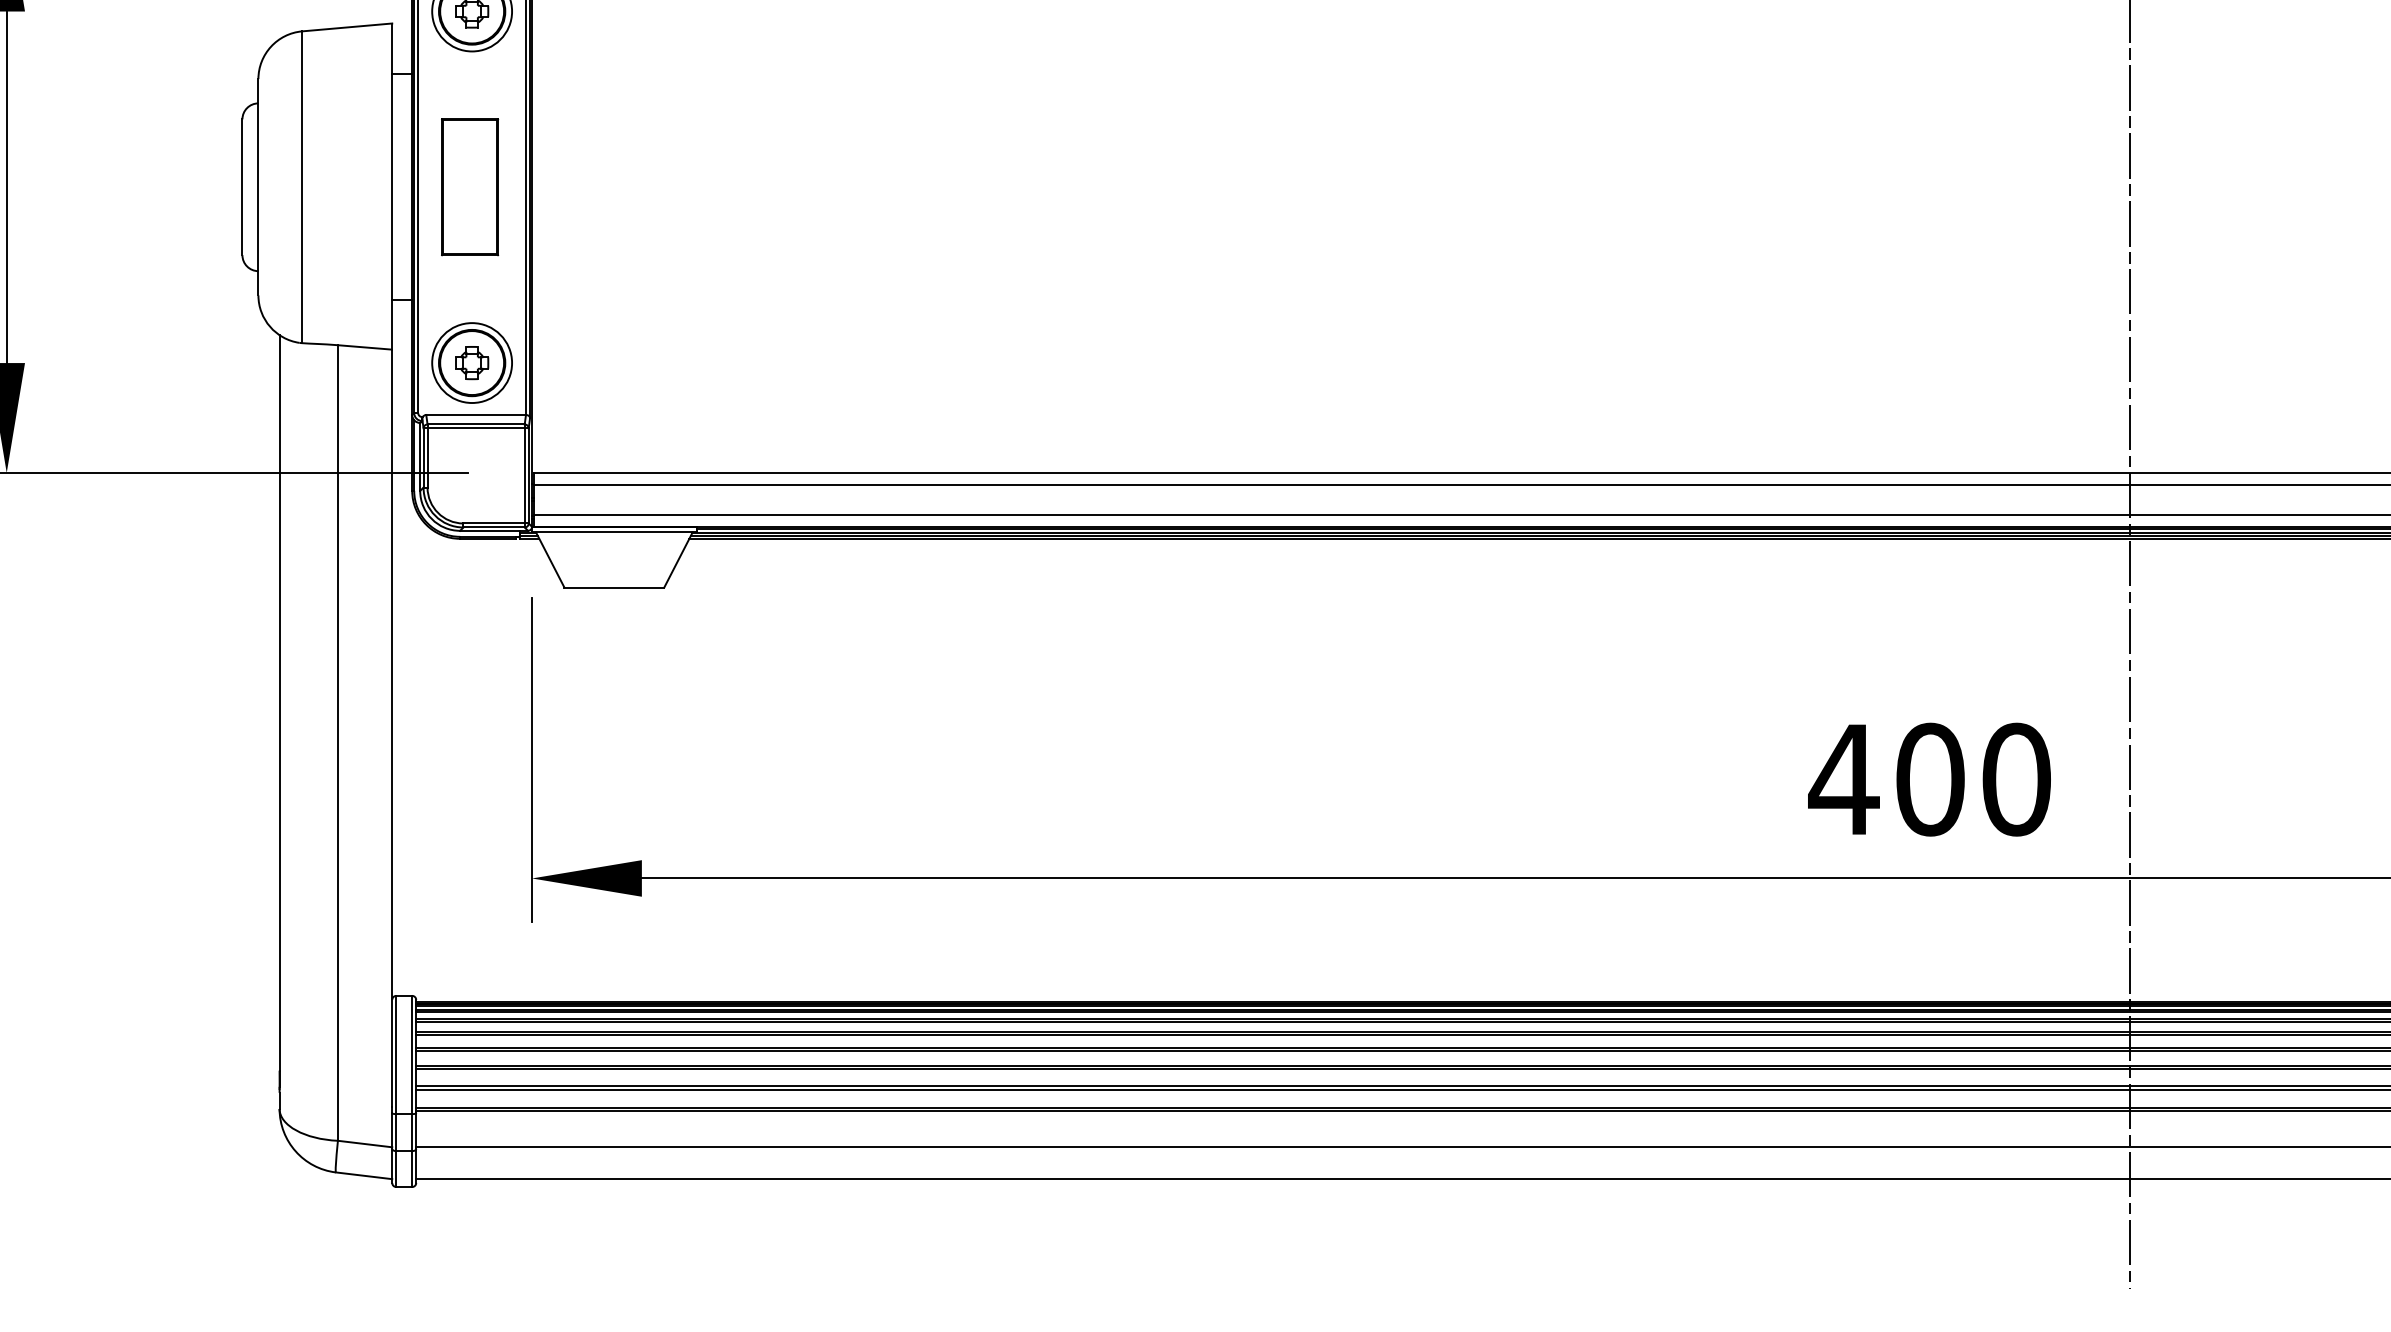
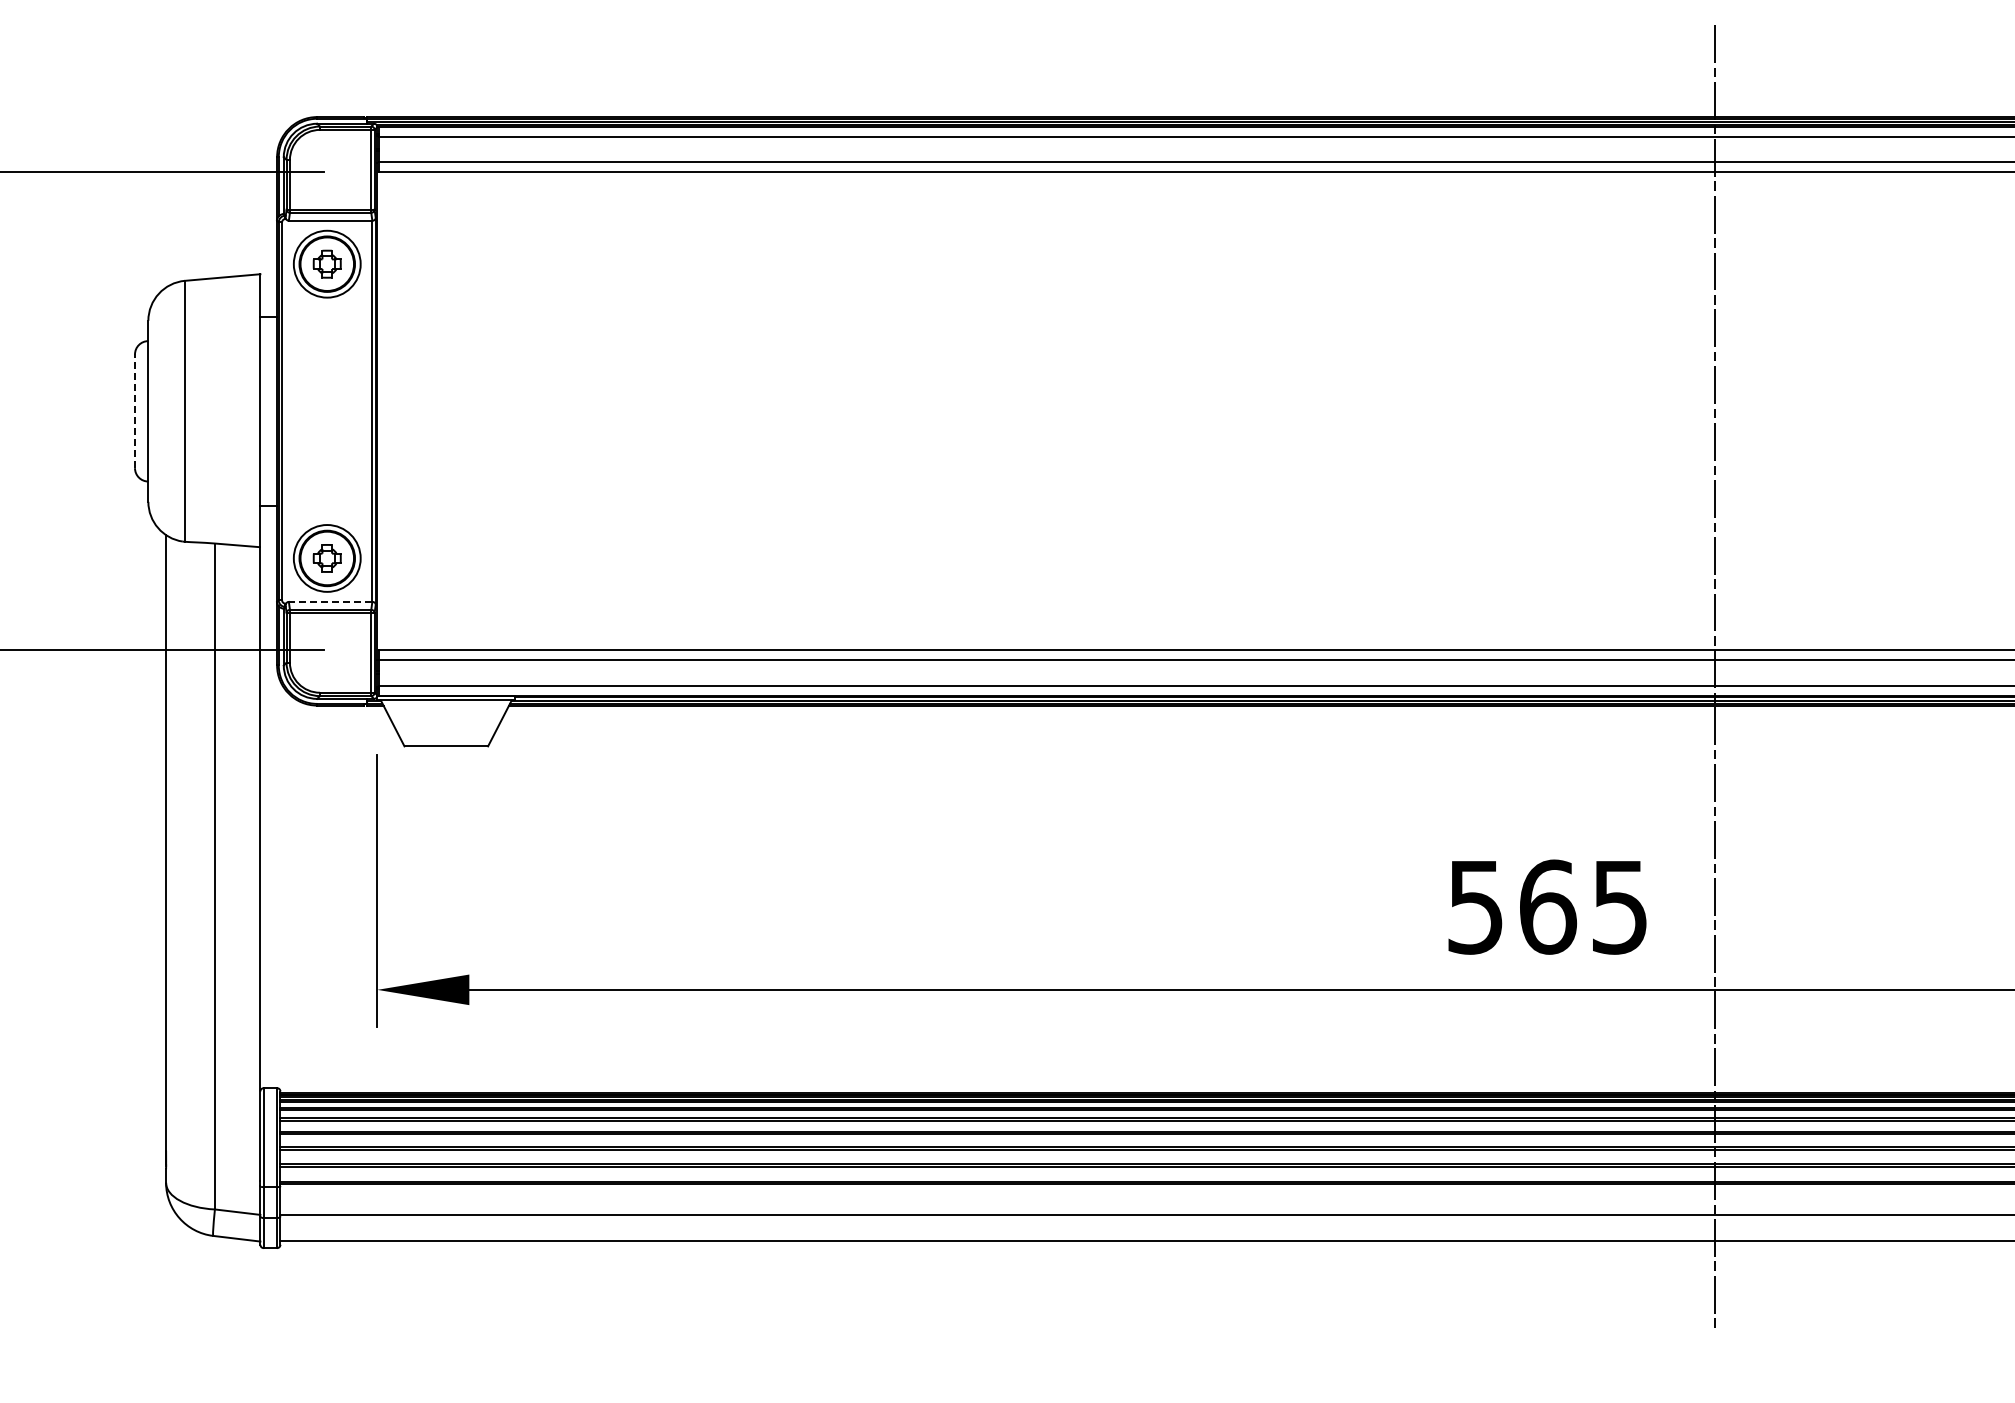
line: (243, 187) -> (135, 411), solid -> dashed
part: (470, 187) -> (325, 411), removed
line: (476, 414) -> (330, 601), solid -> dashed
text: (1928, 778) -> (1546, 906), 400 -> 565

